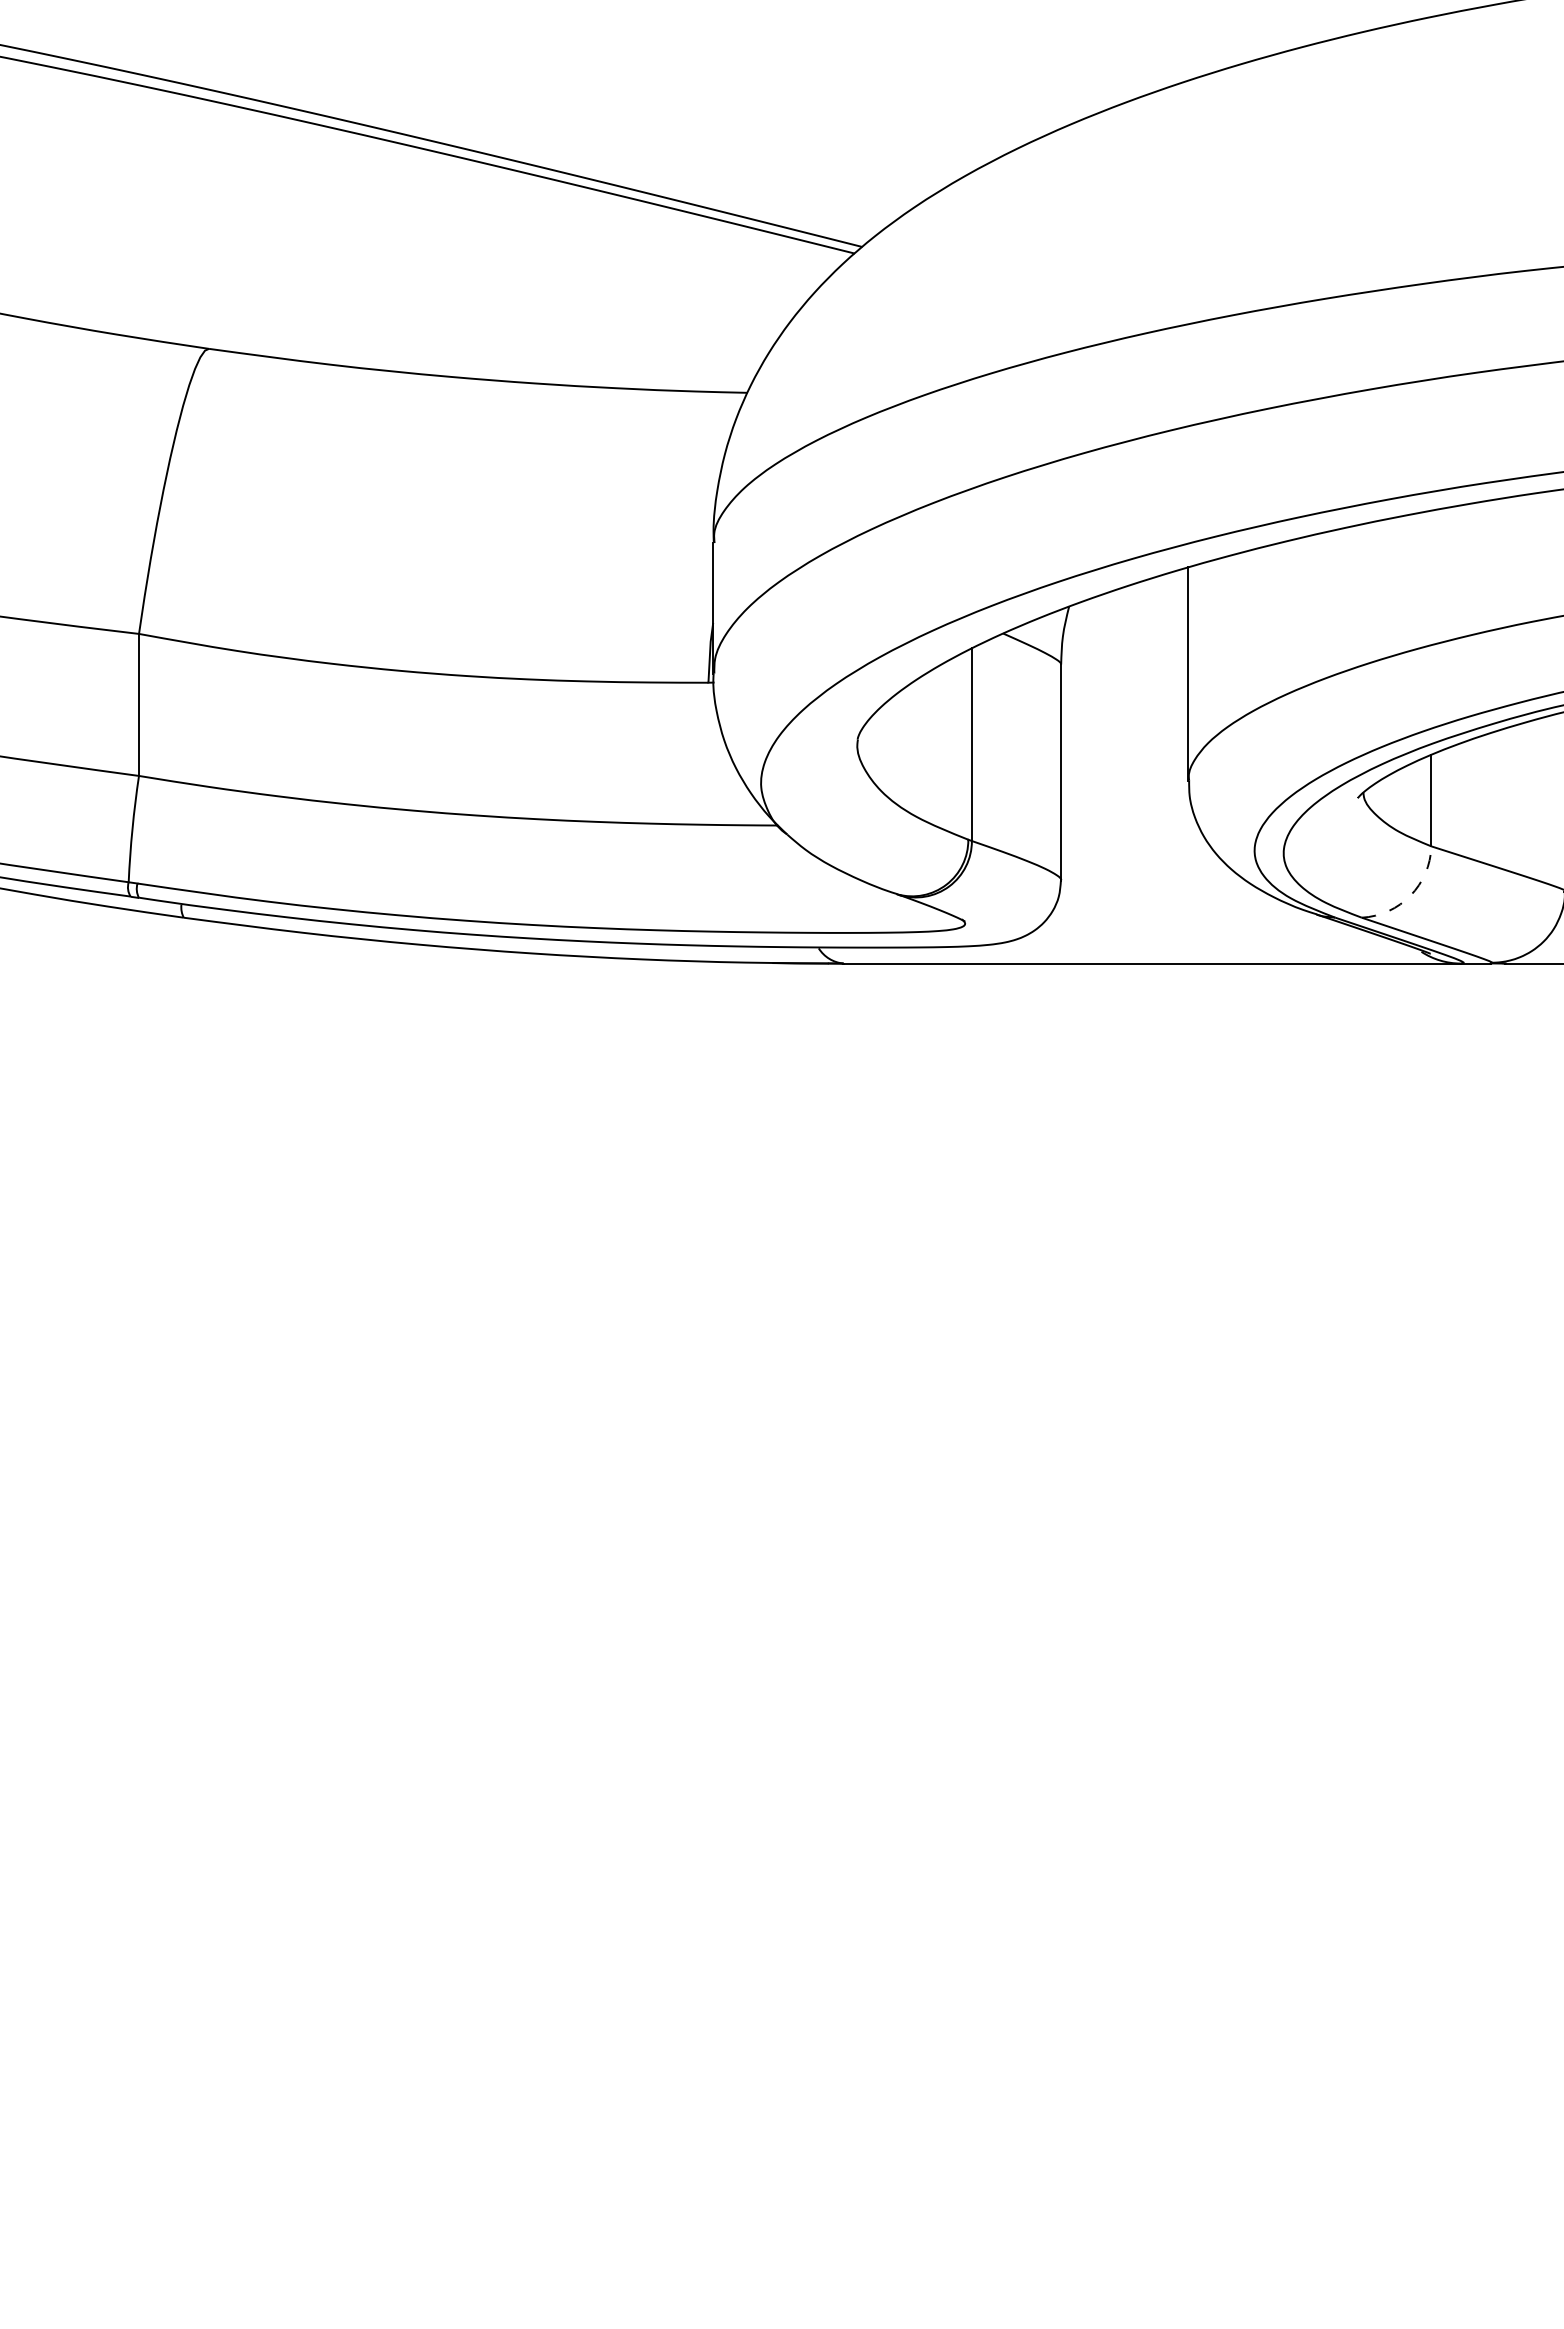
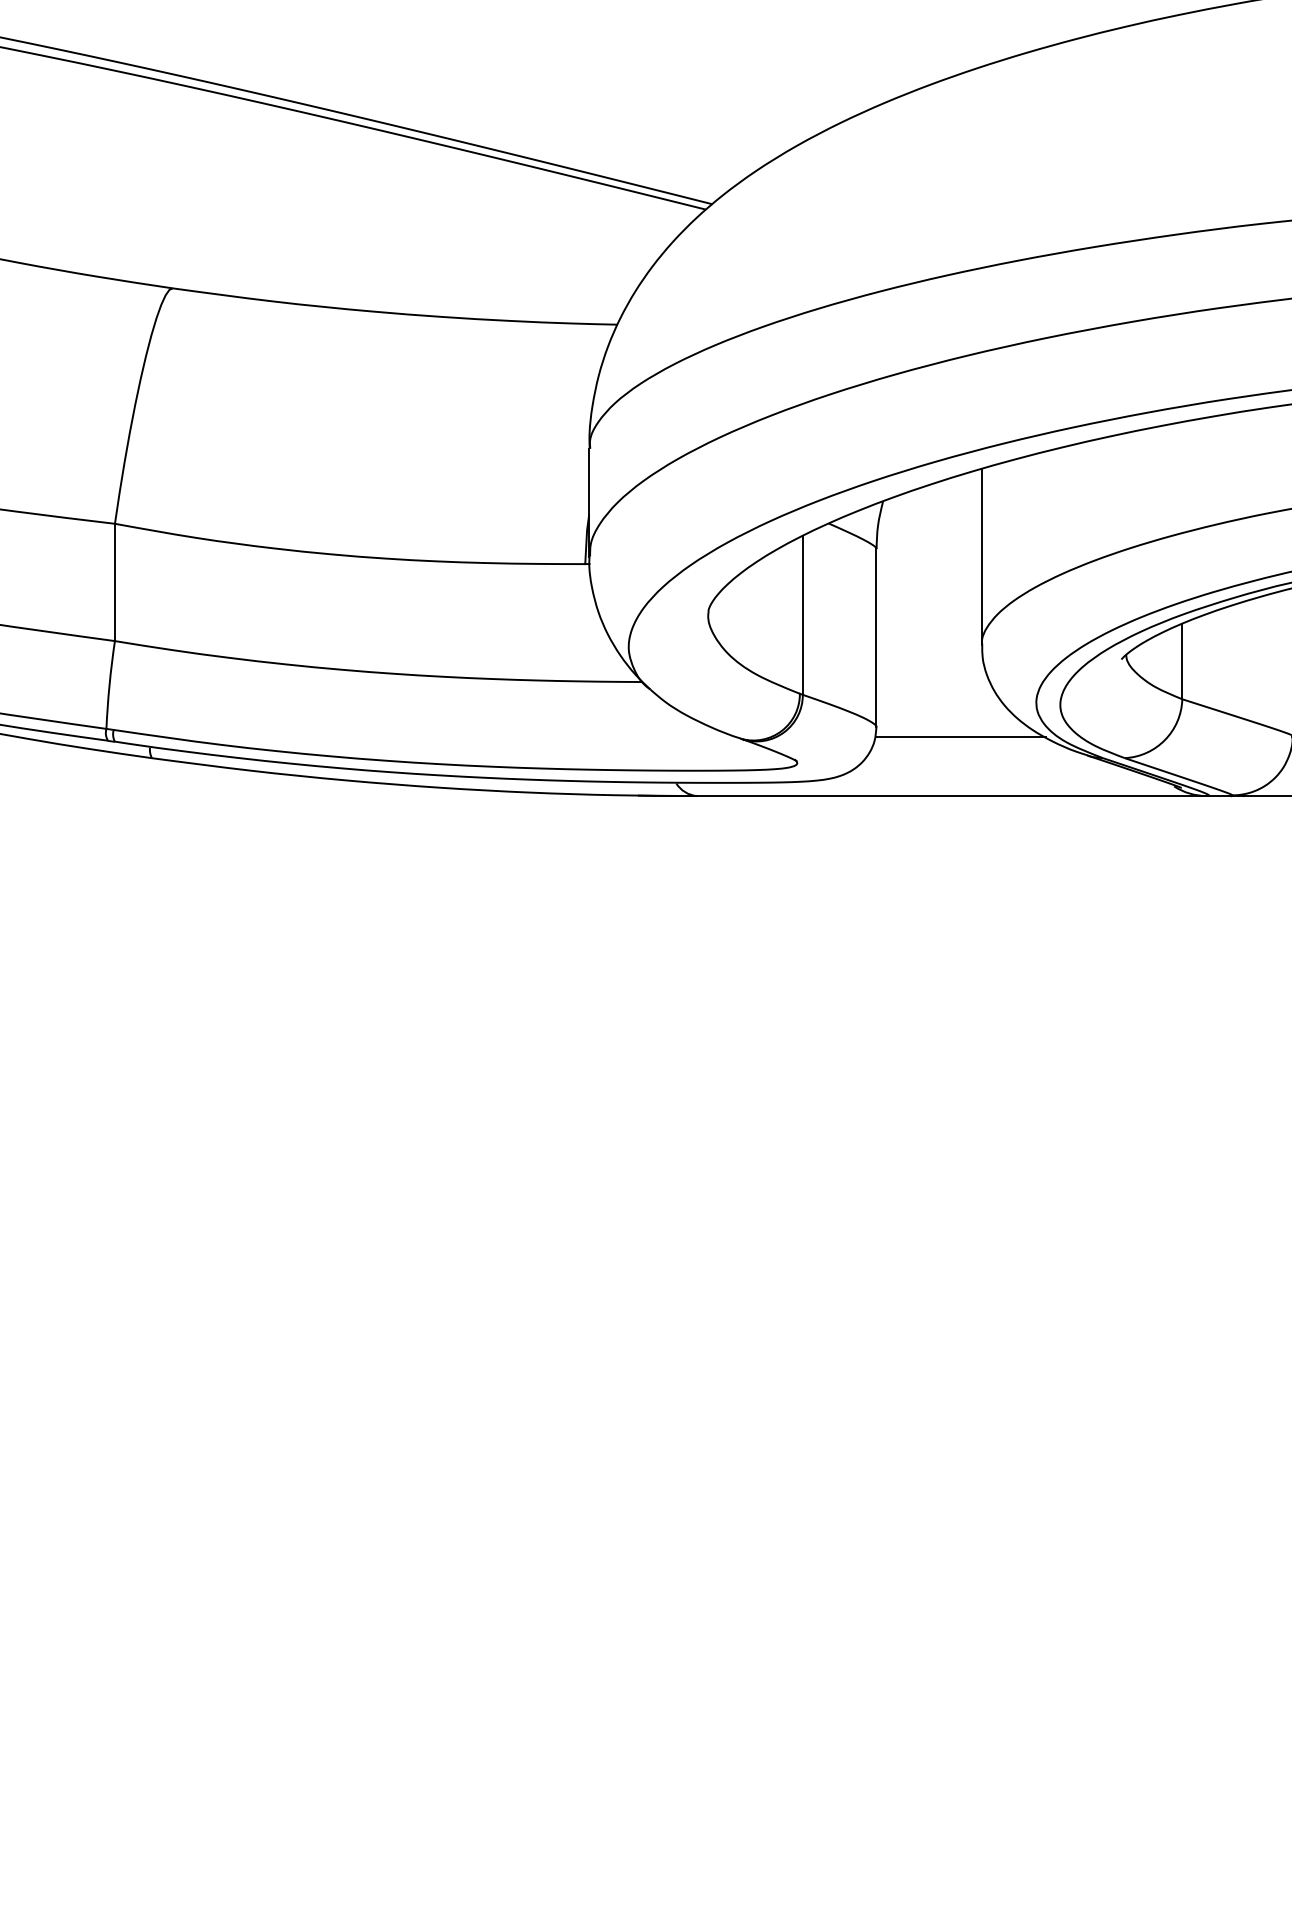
line: (1163, 891) -> (961, 736), added
arc: (1410, 895) -> (1165, 739), dashed -> solid

